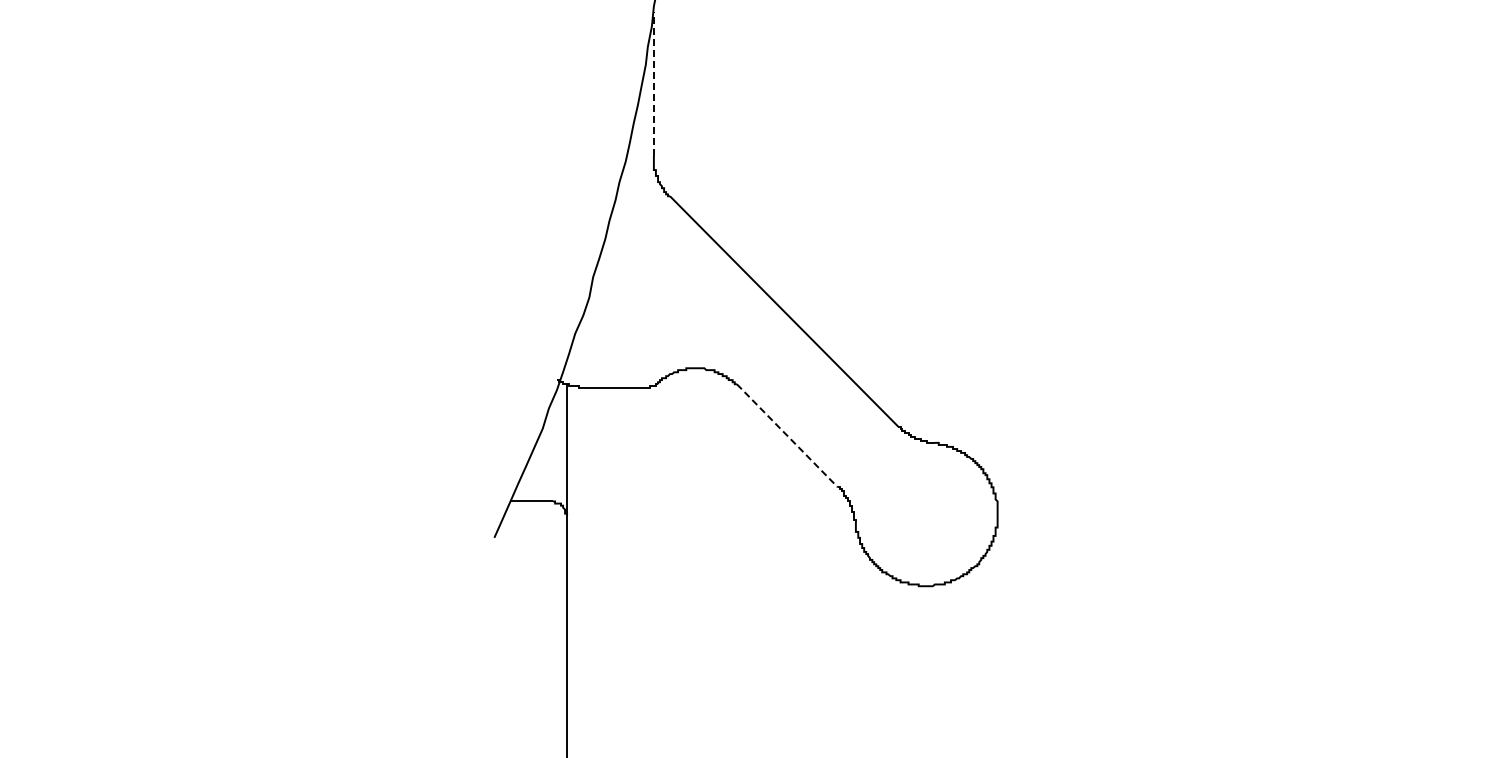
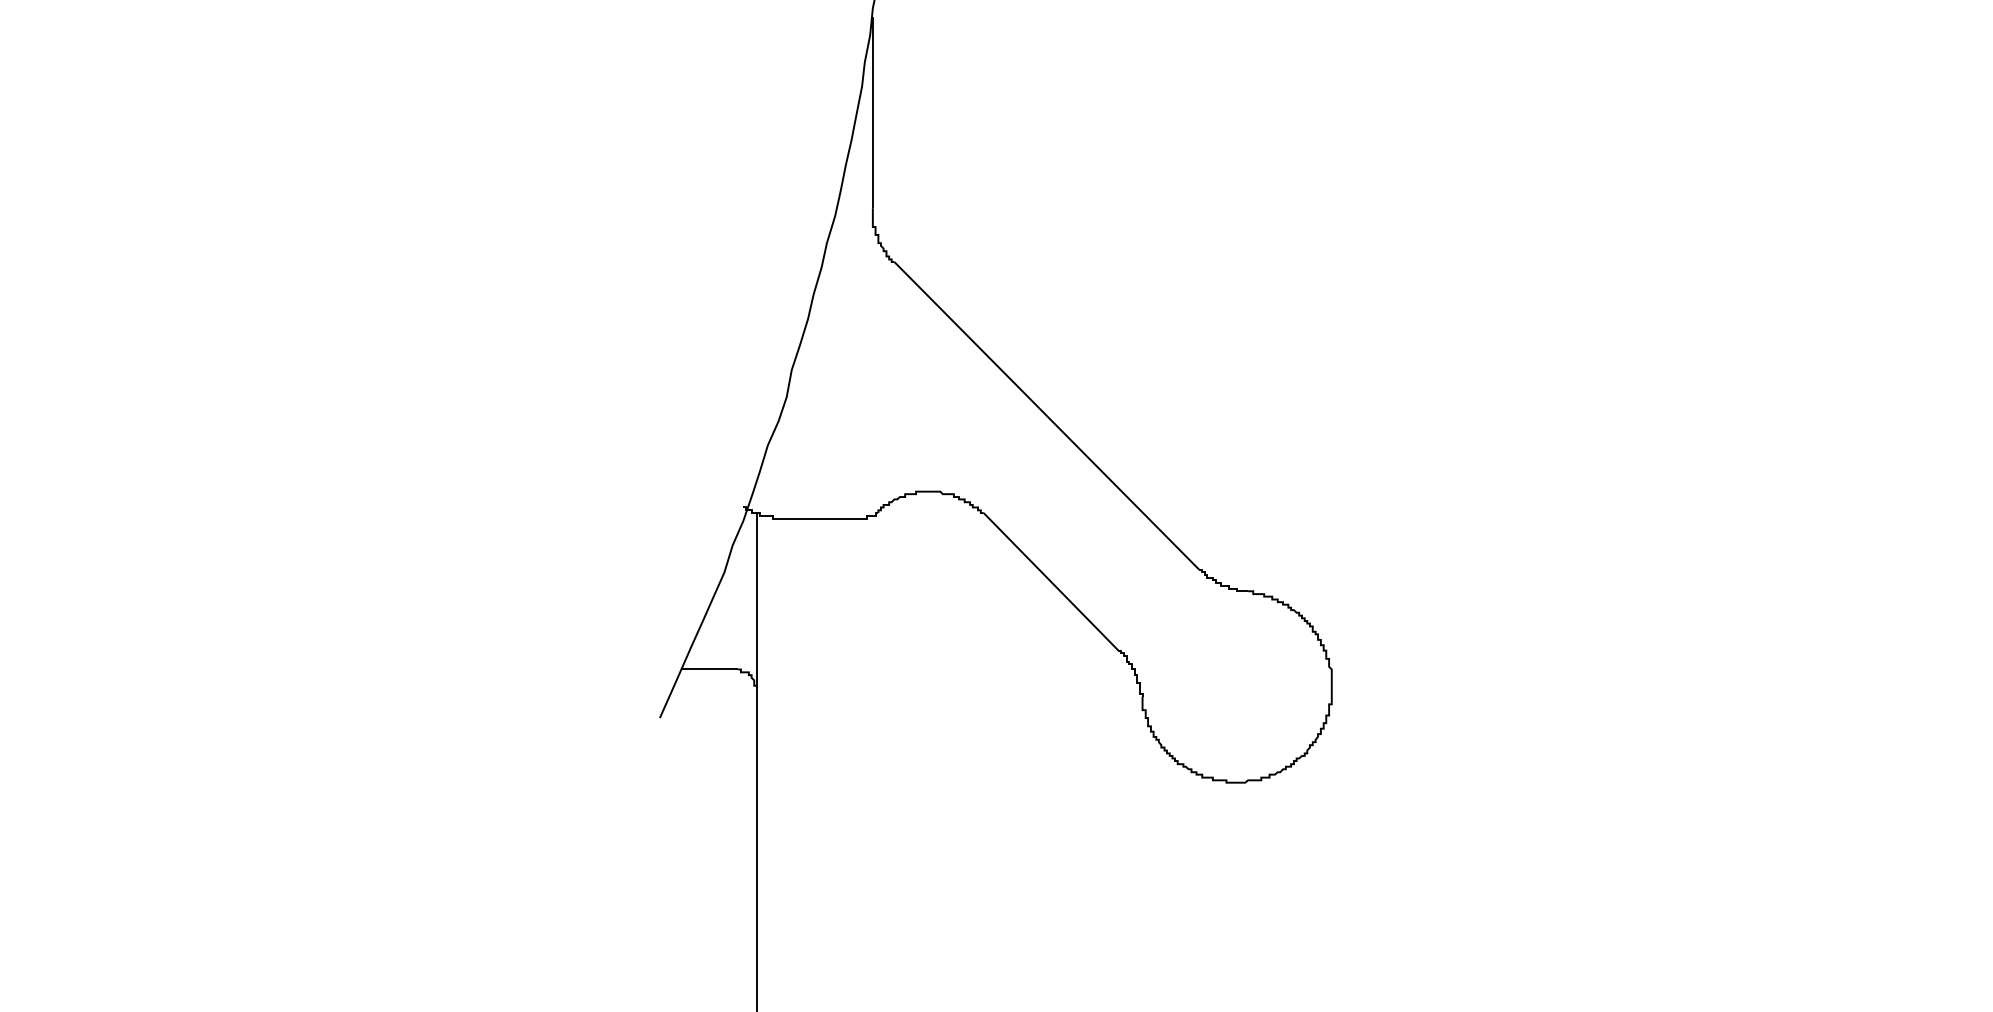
line: (653, 84) -> (872, 112), dashed -> solid
line: (787, 436) -> (1051, 582), dashed -> solid

